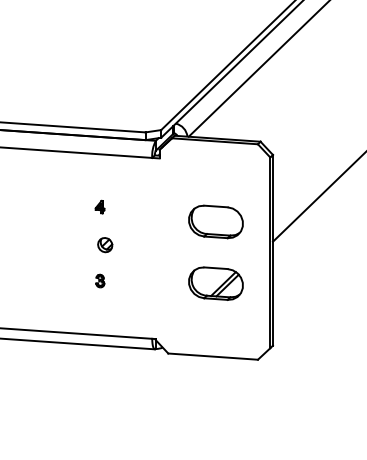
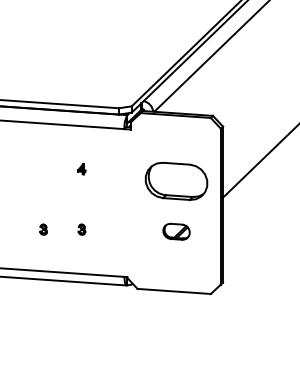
part: (215, 221) -> (176, 181), size x1.4
part: (105, 245) -> (86, 200), removed
part: (53, 280) -> (43, 229), added
part: (215, 283) -> (176, 231), size x0.6

